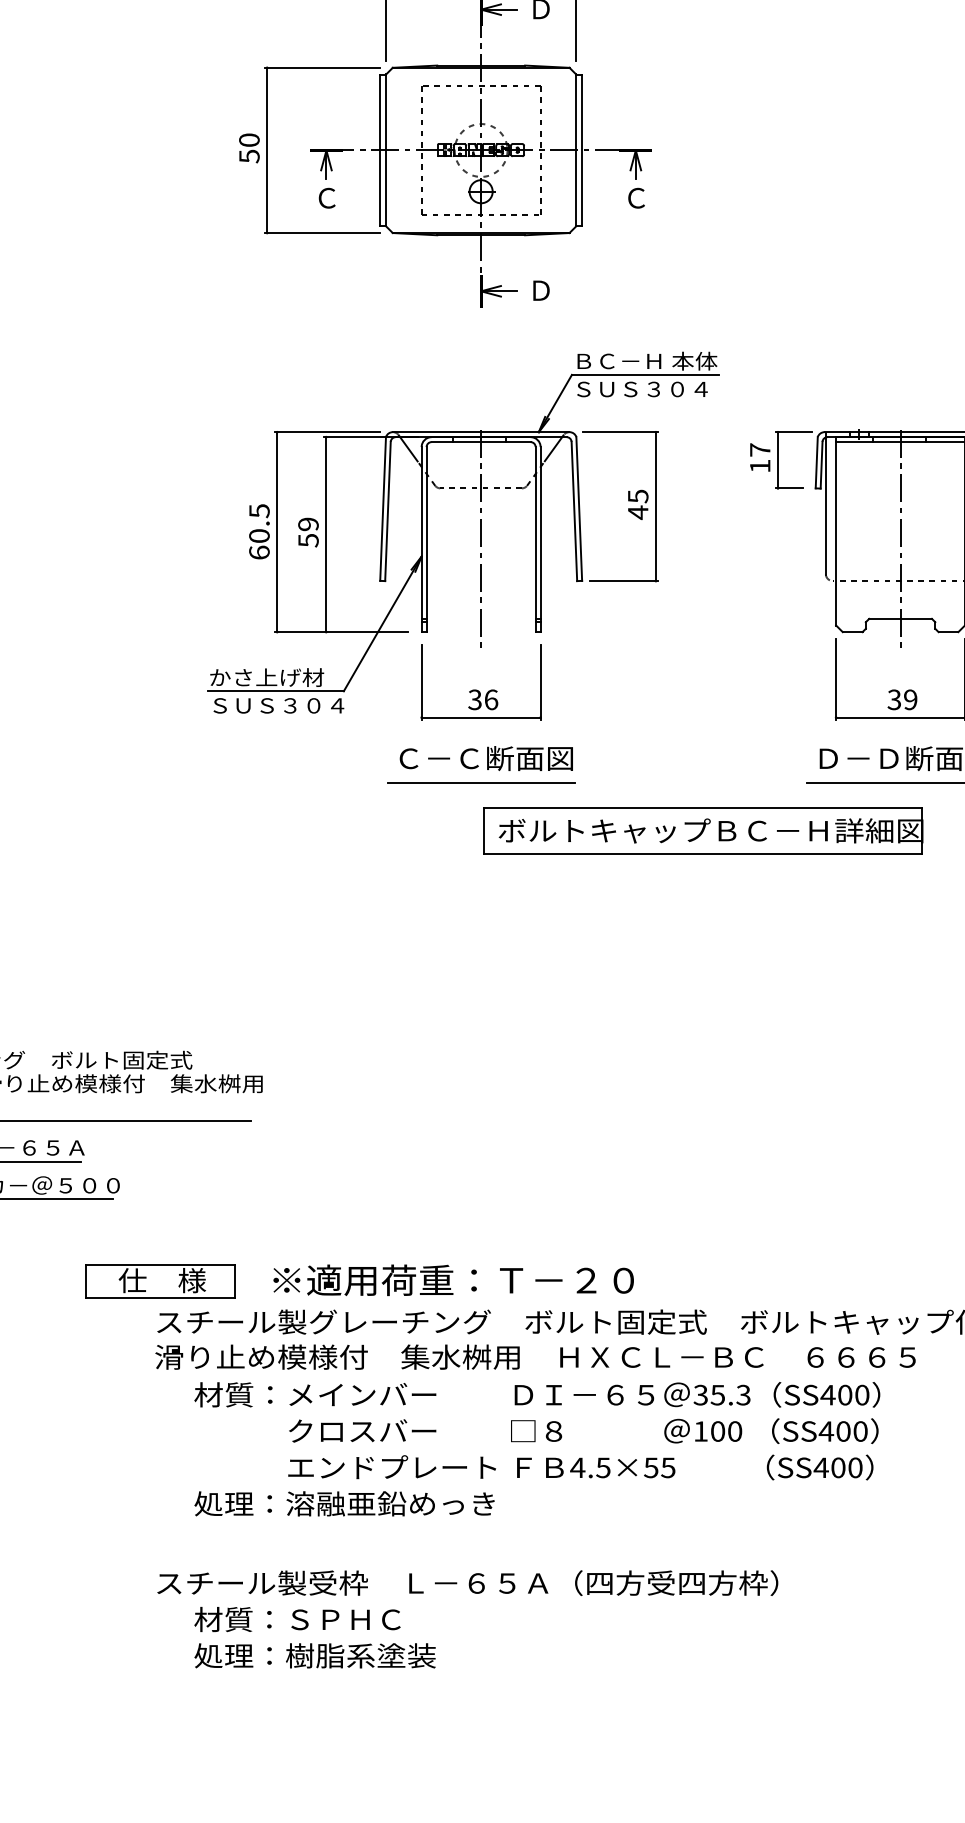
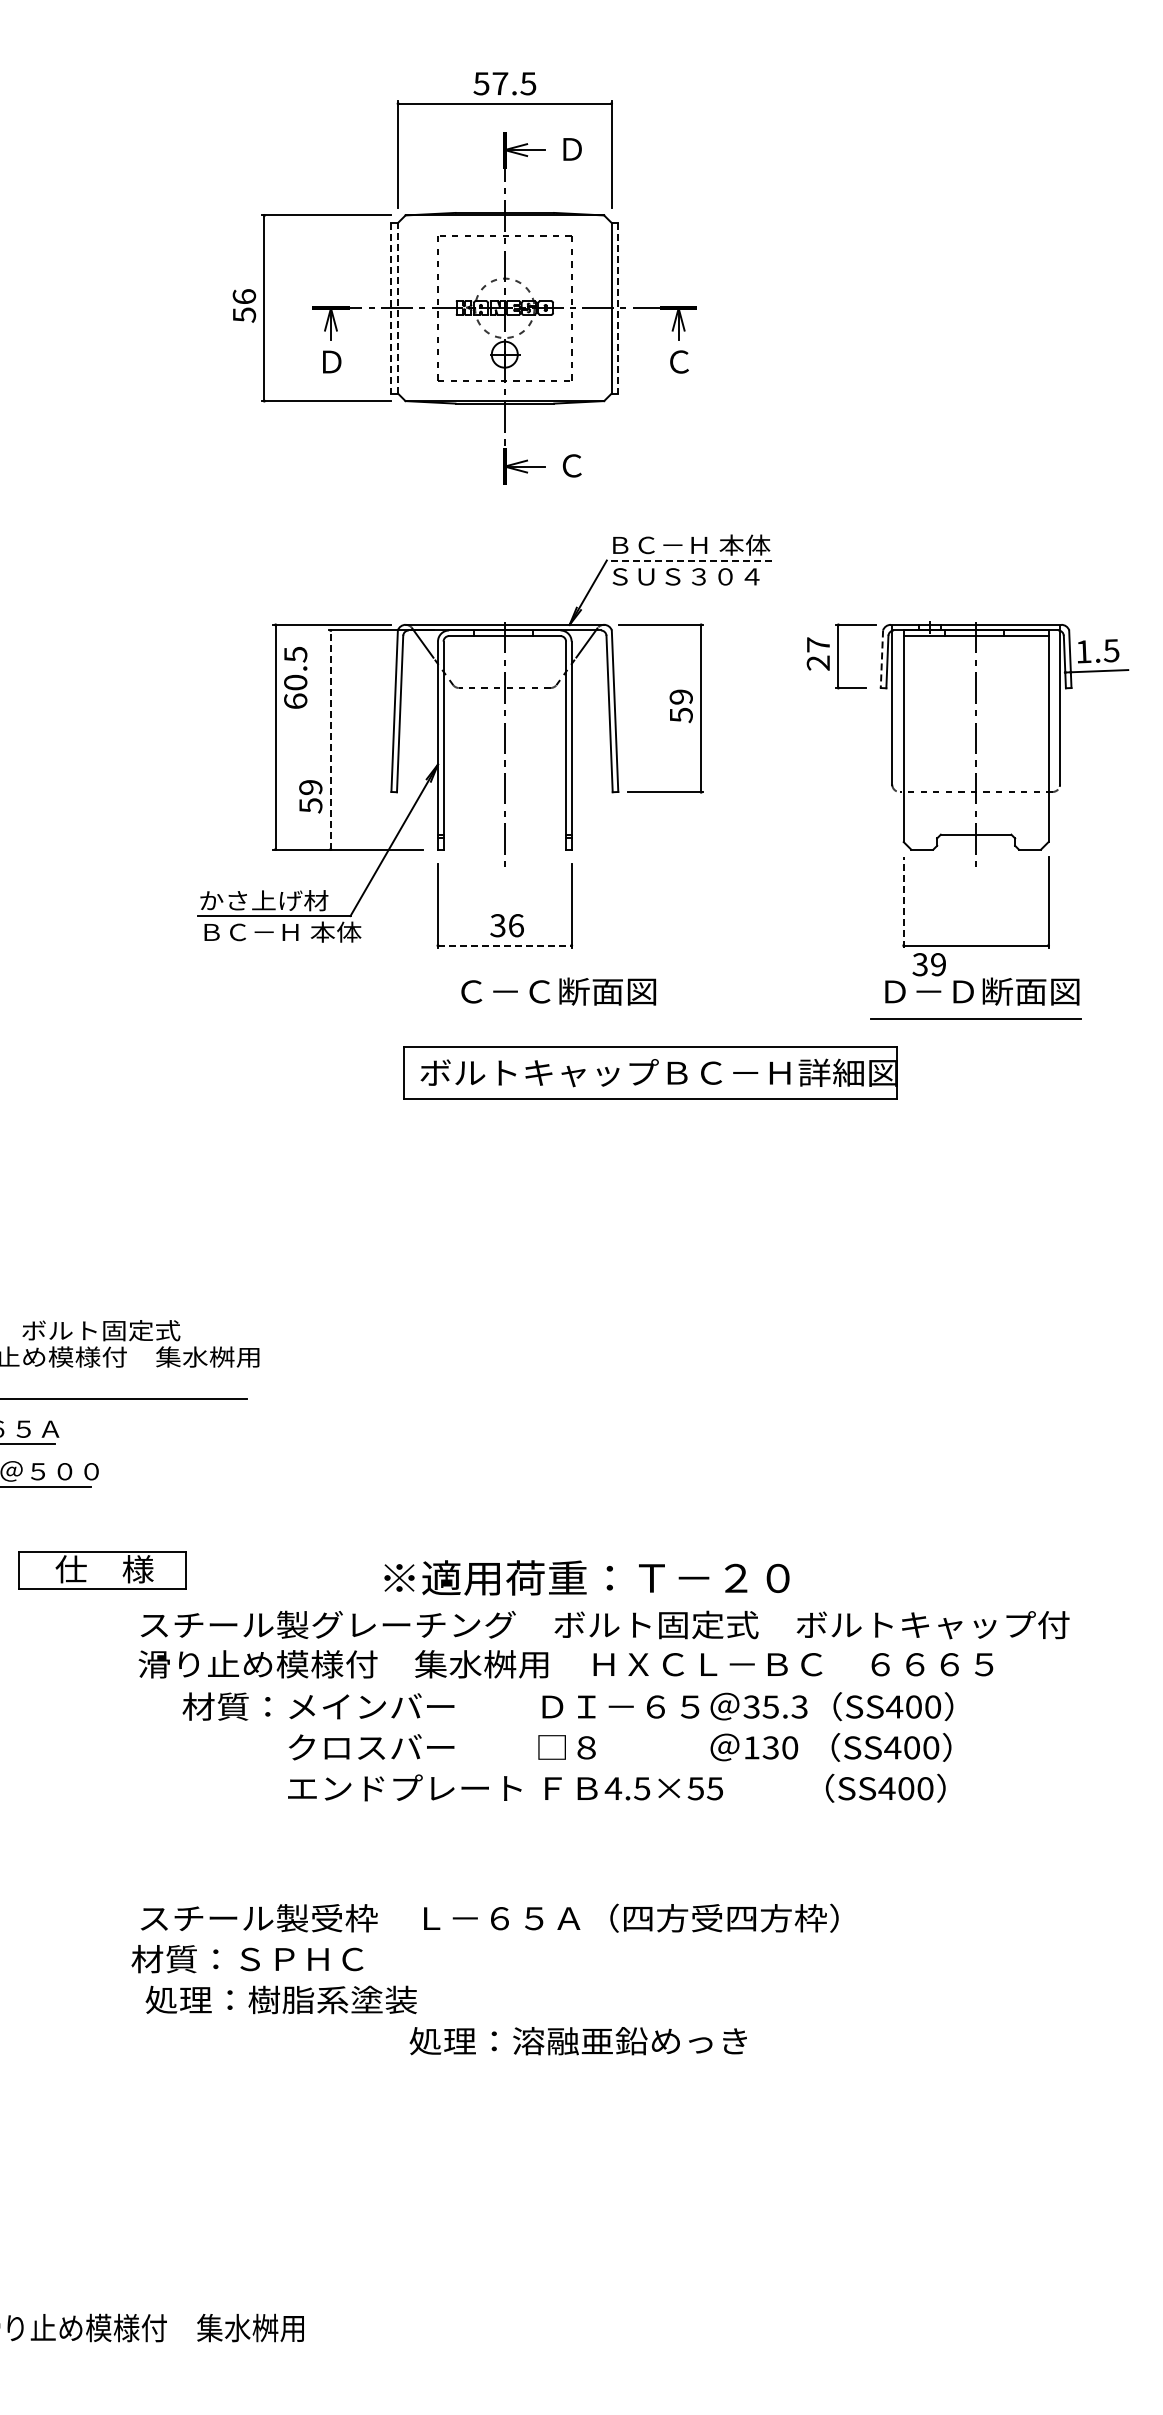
text: (248, 139) -> (243, 296), 50 -> 56
line: (386, 149) -> (398, 307), solid -> dashed
line: (380, 150) -> (391, 308), solid -> dashed
line: (582, 150) -> (618, 308), solid -> dashed
text: (326, 197) -> (331, 361), Ｃ -> Ｄ
text: (540, 290) -> (571, 465), Ｄ -> Ｃ
line: (645, 374) -> (689, 560), solid -> dashed
line: (816, 462) -> (881, 659), solid -> dashed
text: (759, 465) -> (817, 662), 17 -> 27
text: (637, 504) -> (680, 706), 45 -> 59
text: (259, 531) -> (295, 677), moved
text: (308, 532) -> (310, 796), moved
line: (326, 535) -> (330, 740), solid -> dashed
line: (835, 678) -> (903, 901), solid -> dashed
text: (901, 699) -> (928, 964), moved
text: (283, 705) -> (282, 931), ＳＵＳ３０４ -> ＢＣ－Ｈ 本体
line: (480, 717) -> (504, 945), solid -> dashed
text: (486, 758) -> (558, 991), moved
line: (480, 782) -> (504, 1018), removed
part: (703, 830) -> (650, 1072), moved
text: (453, 1279) -> (586, 1577), moved
part: (160, 1281) -> (102, 1570), moved
text: (717, 1431) -> (770, 1747), 100 -> 130
text: (343, 1504) -> (577, 2041), moved
text: (297, 1619) -> (247, 1959), moved
text: (314, 1655) -> (280, 1999), moved

